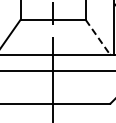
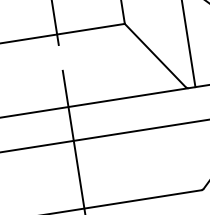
line: (97, 37) -> (154, 56), dashed -> solid

